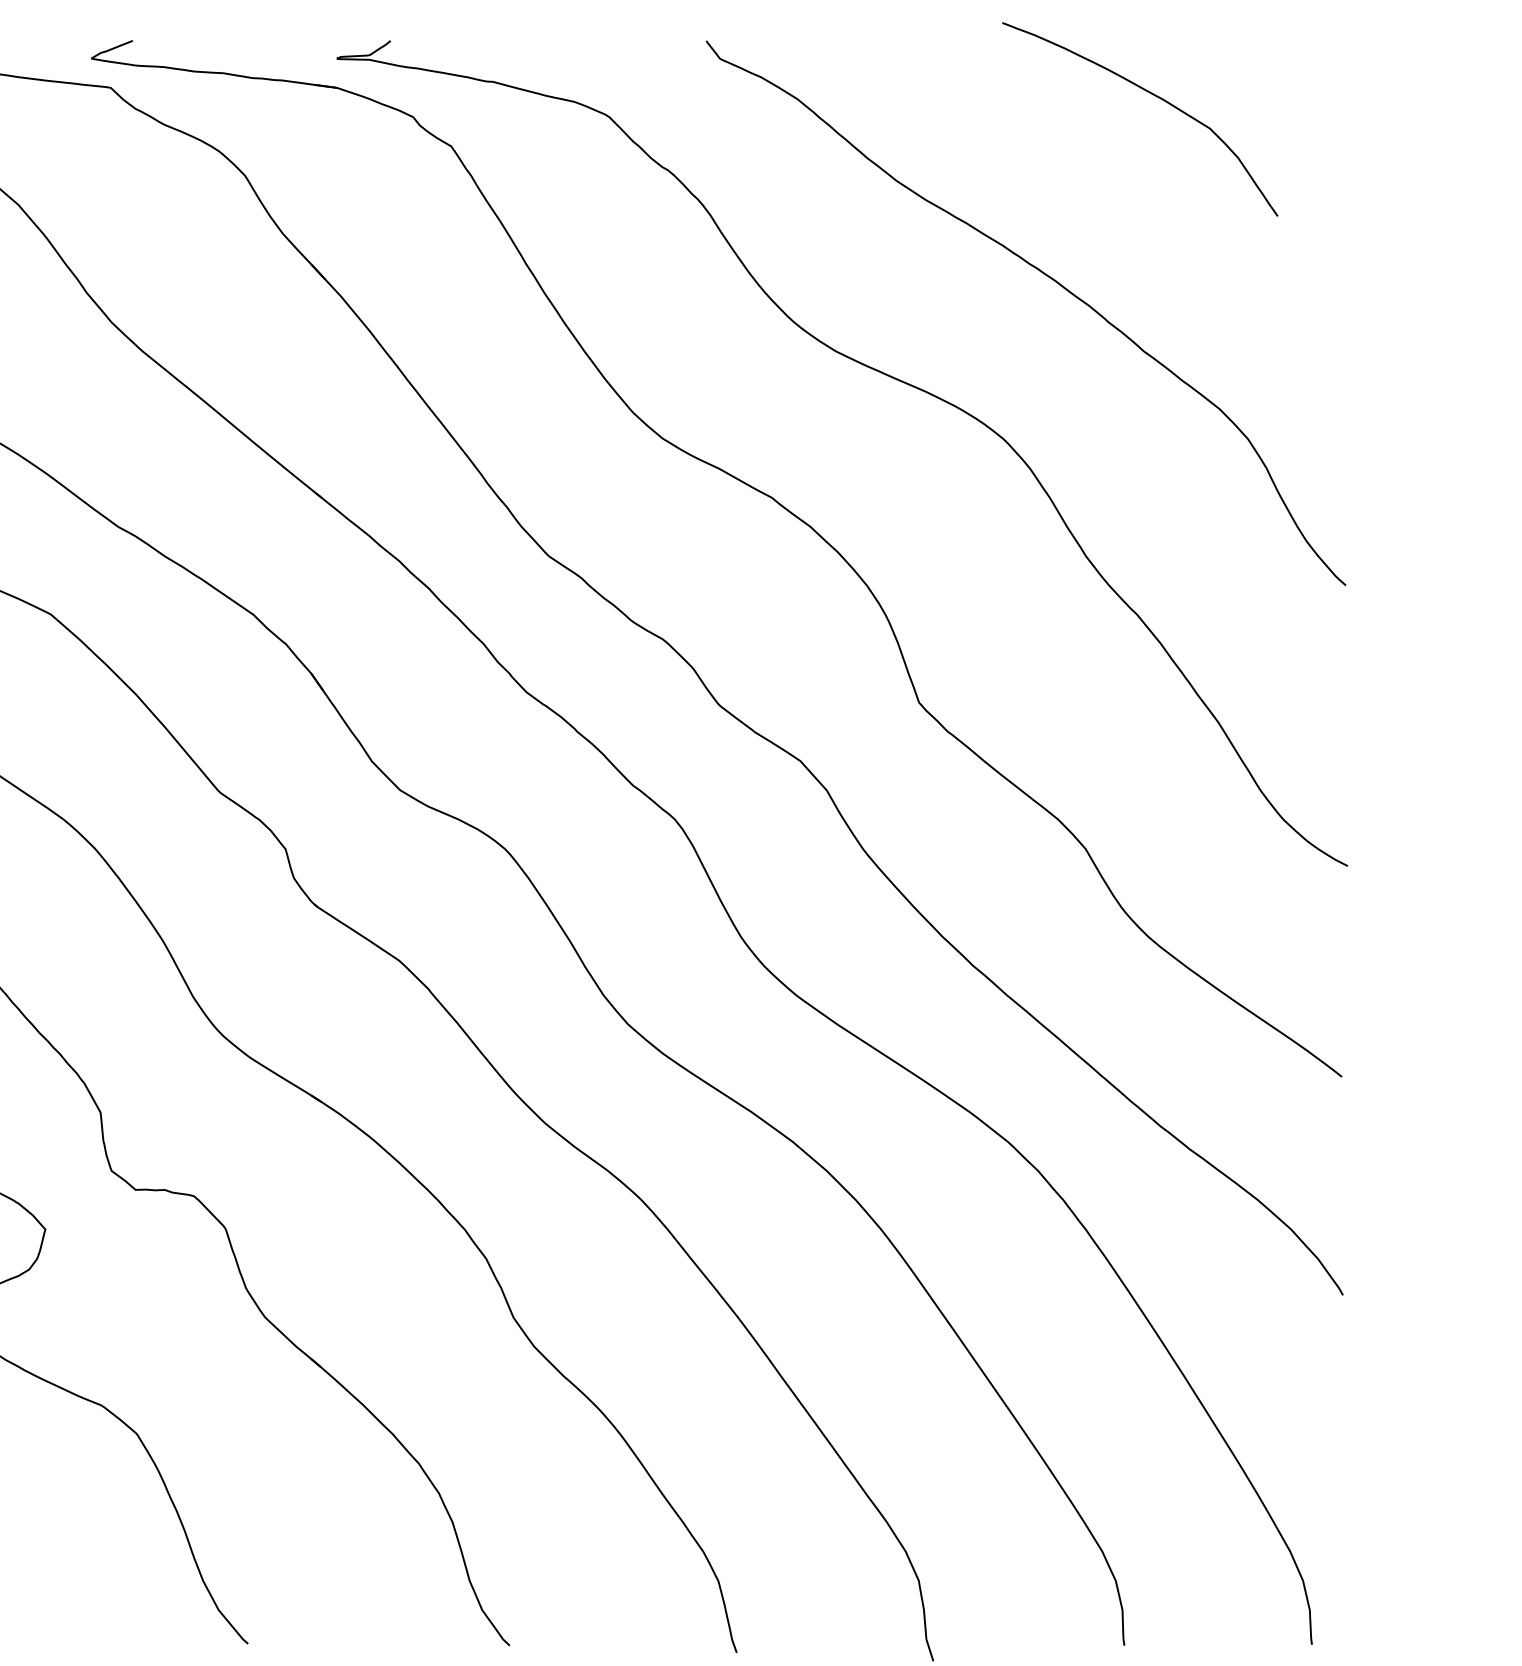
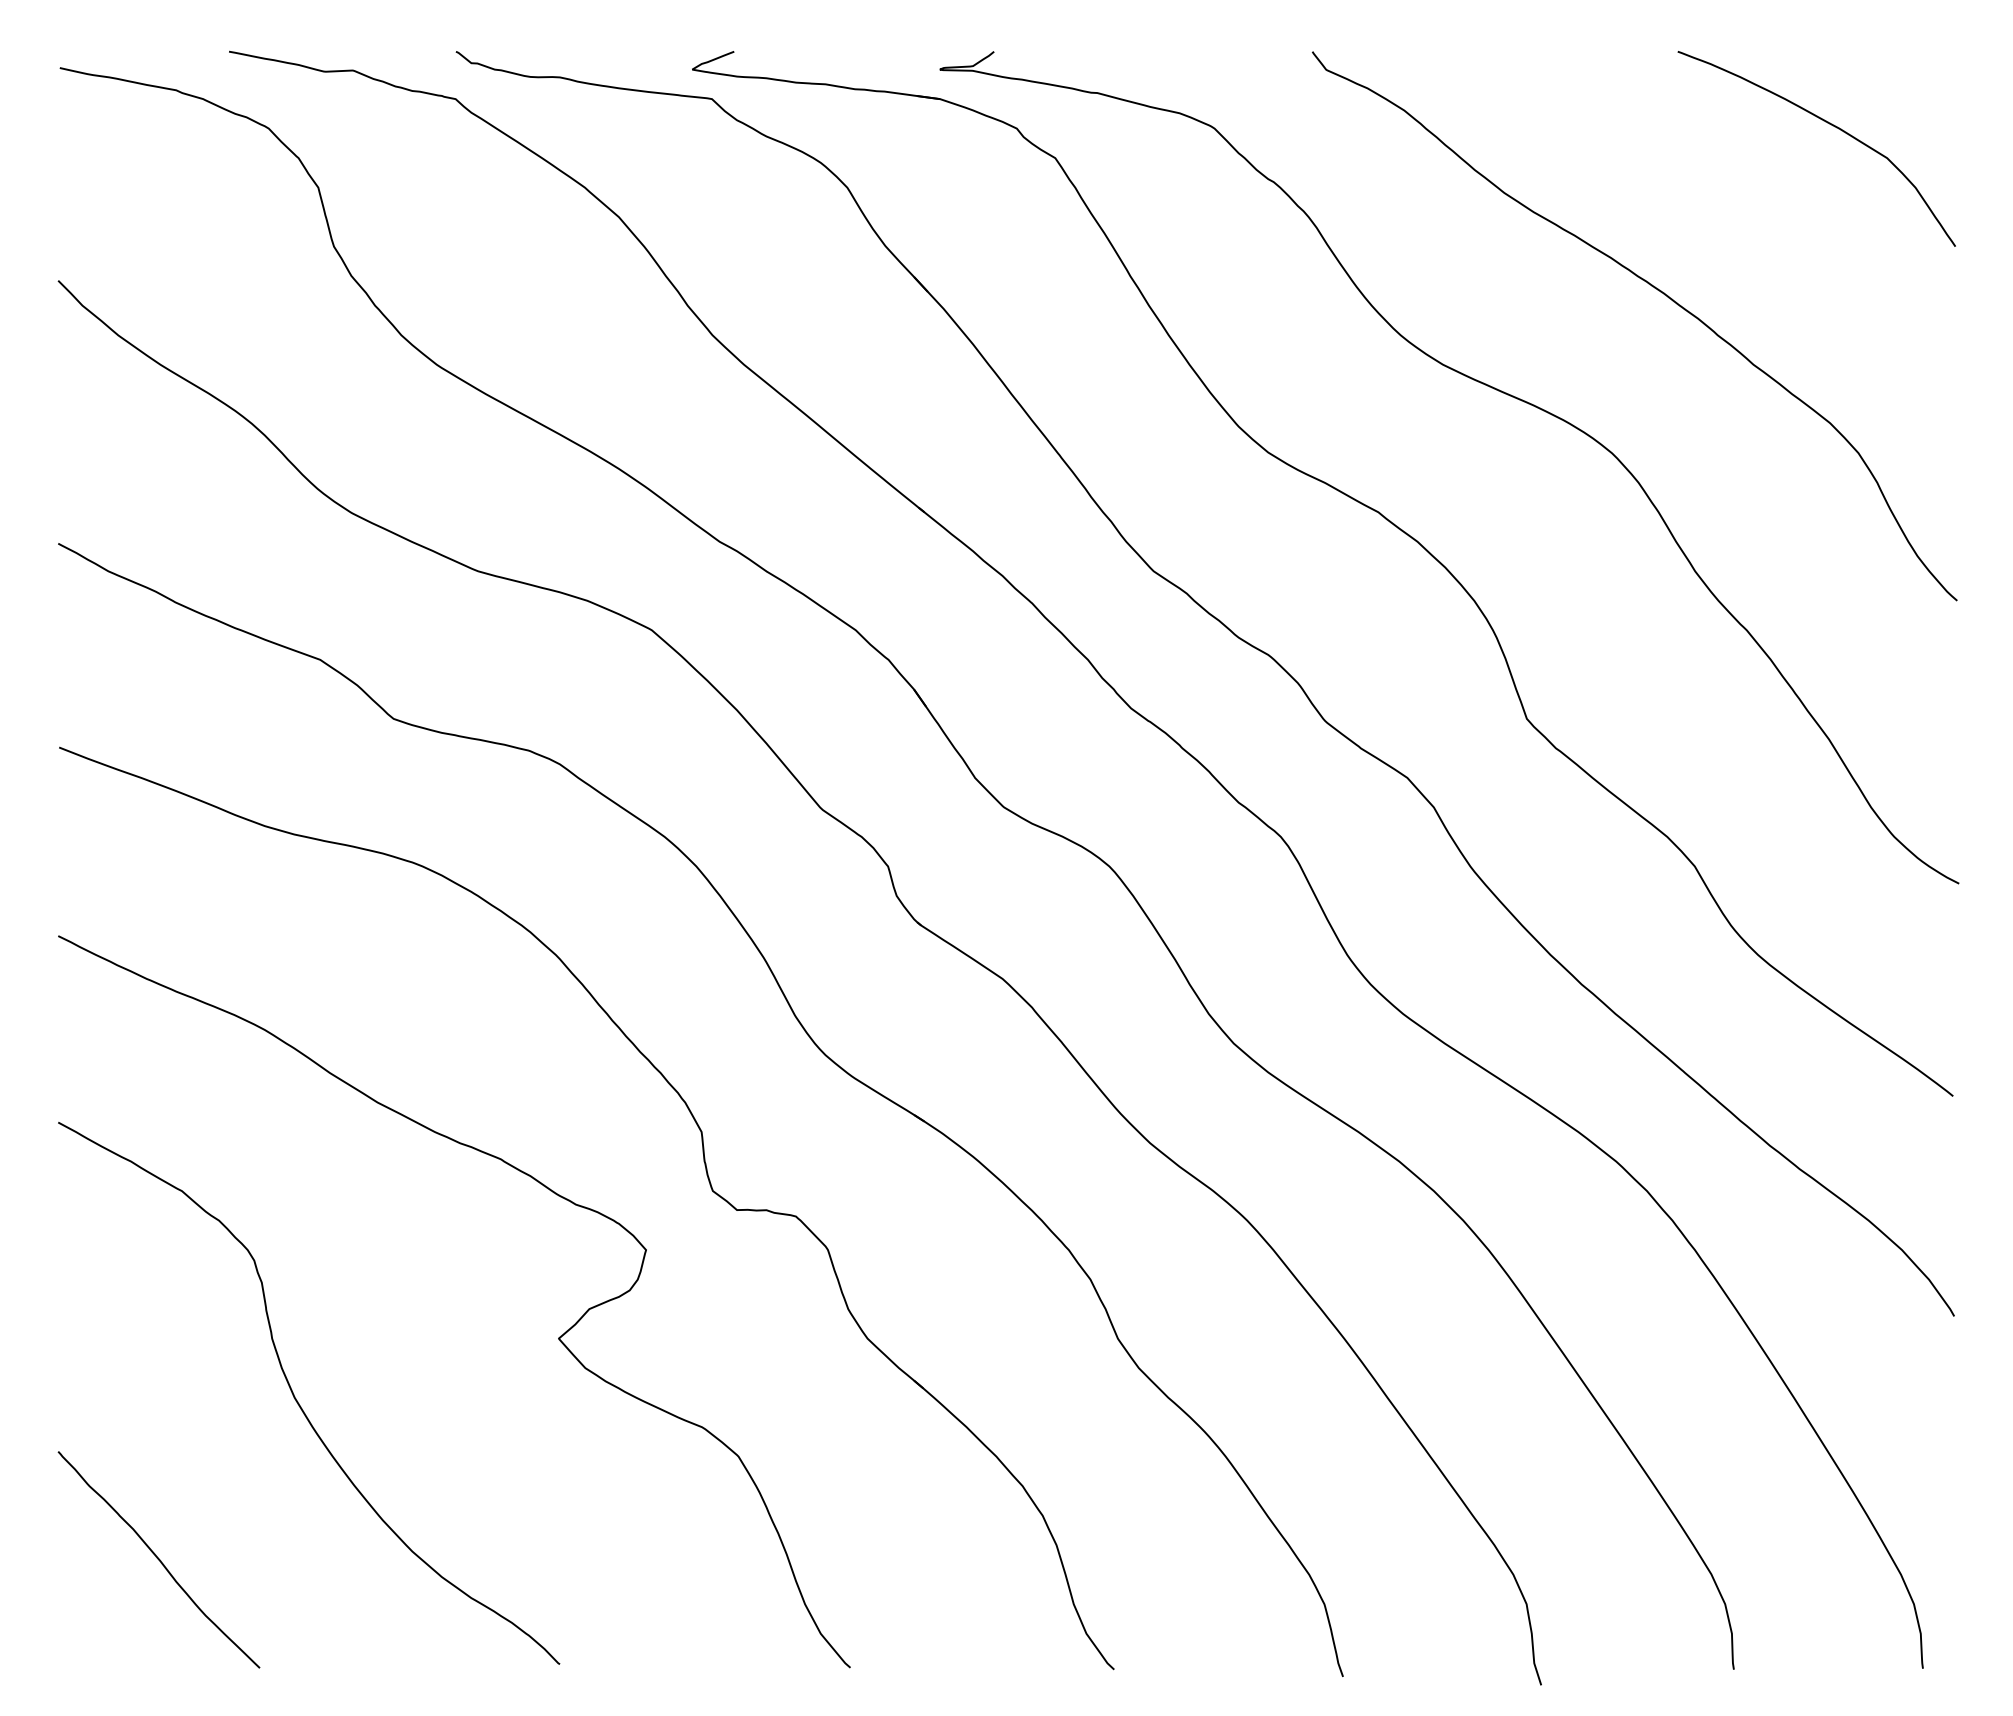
curve: (1152, 95) -> (1829, 124), moved

